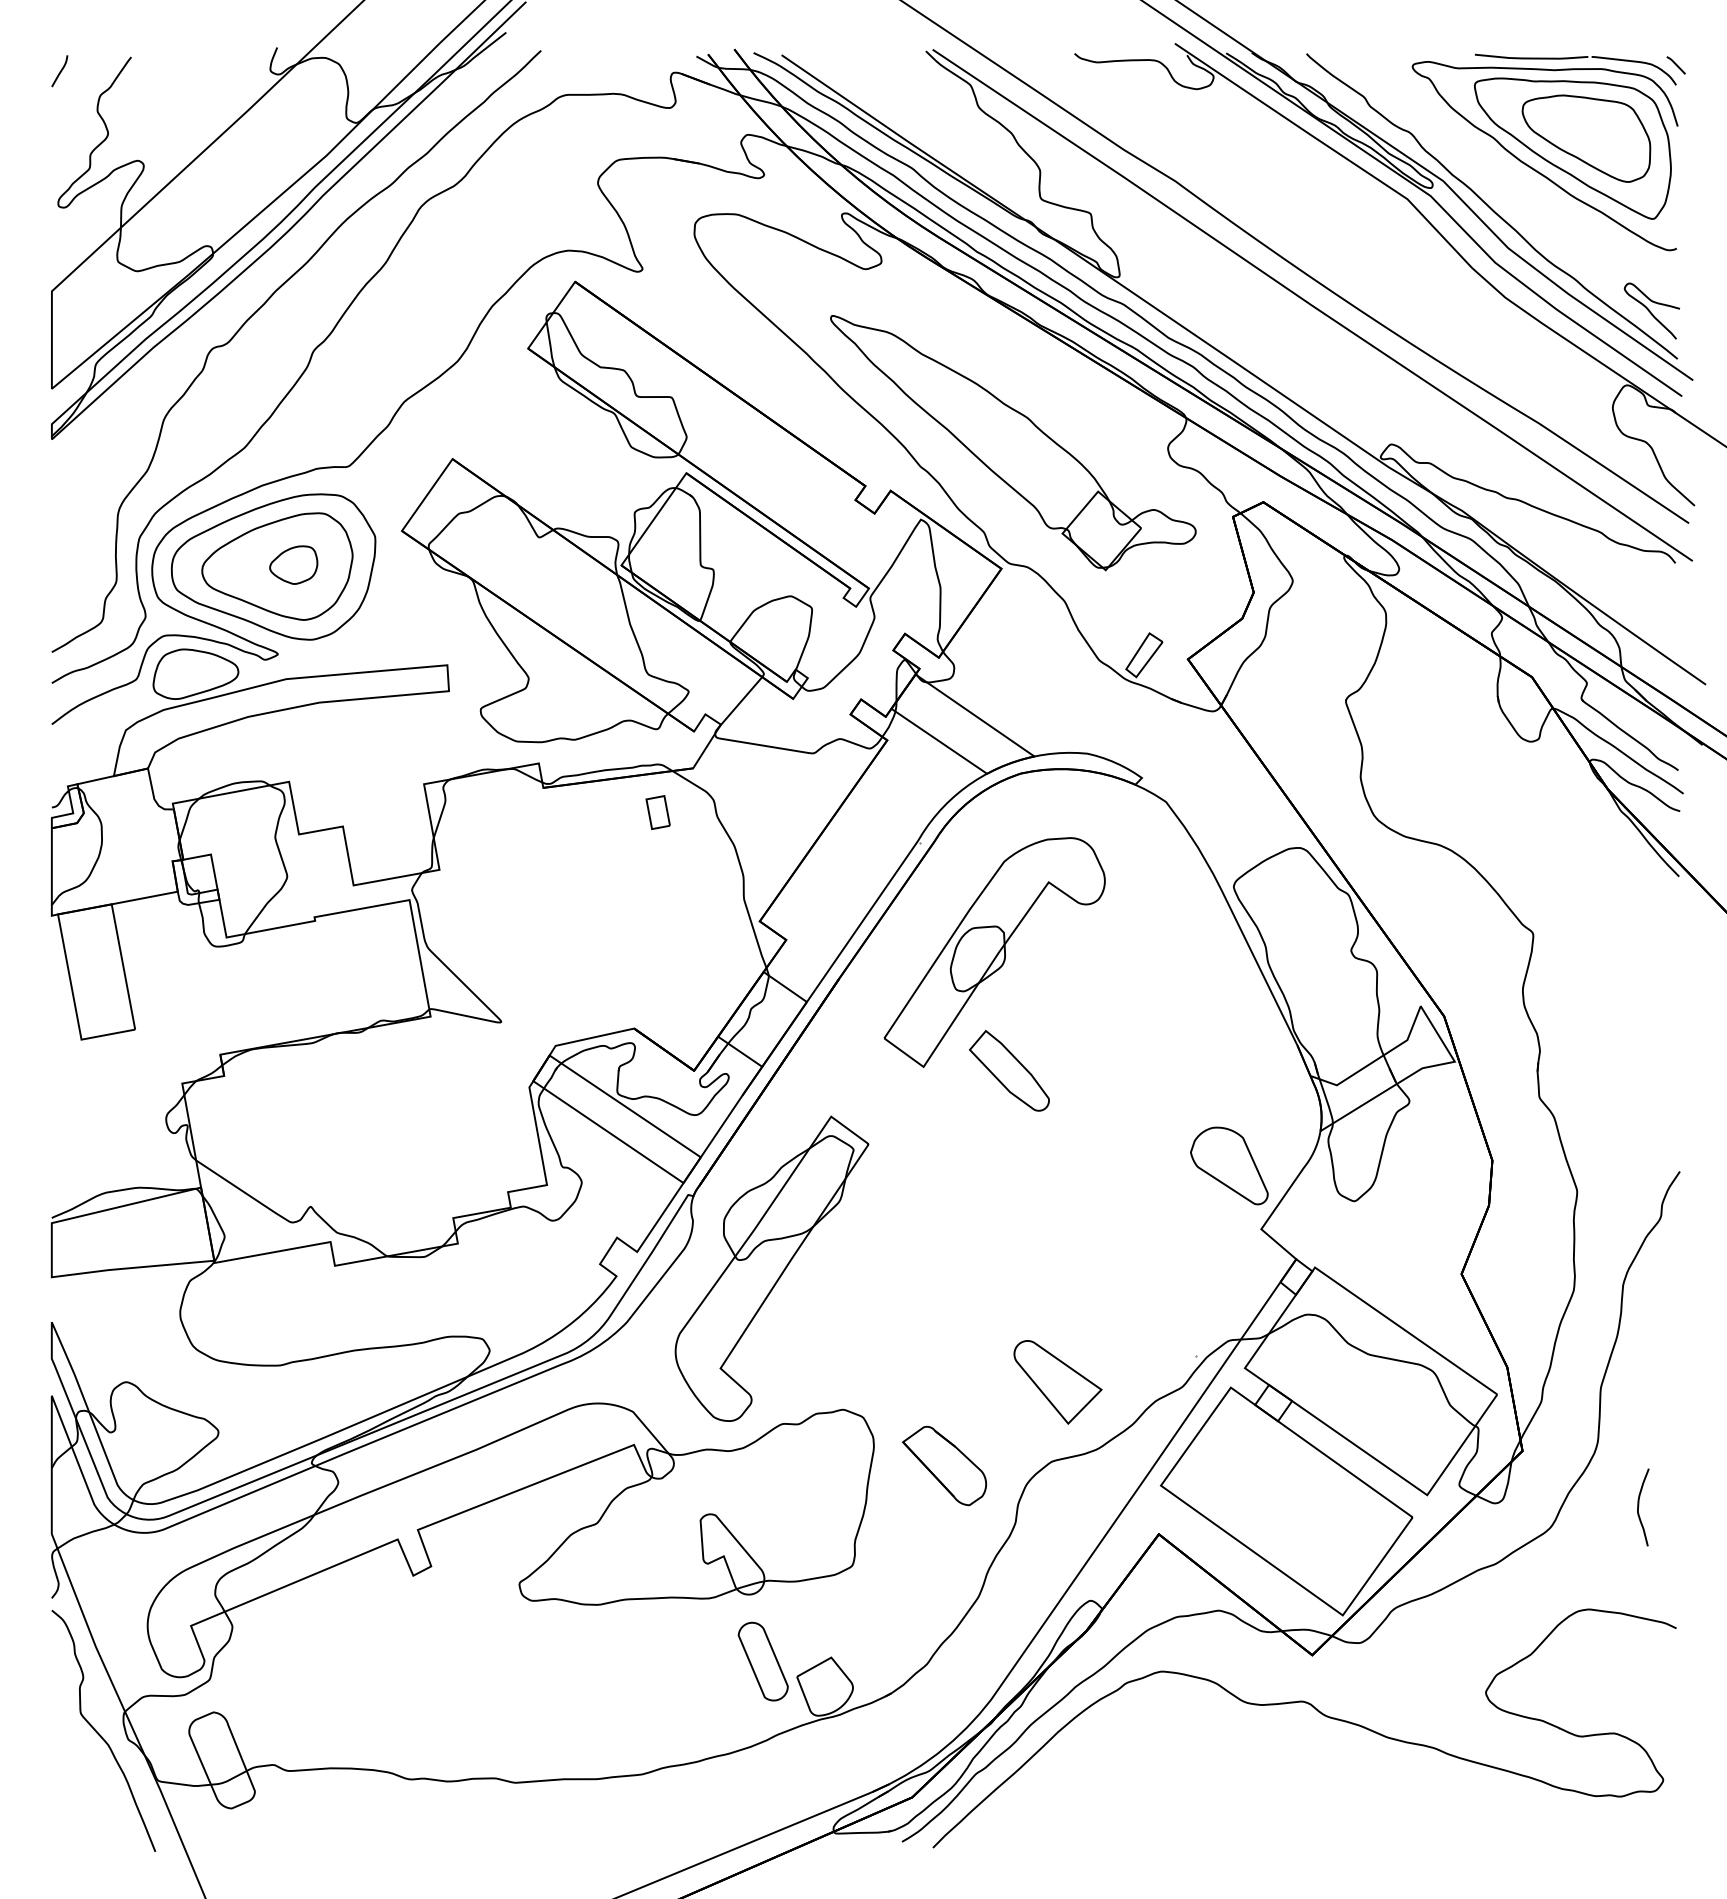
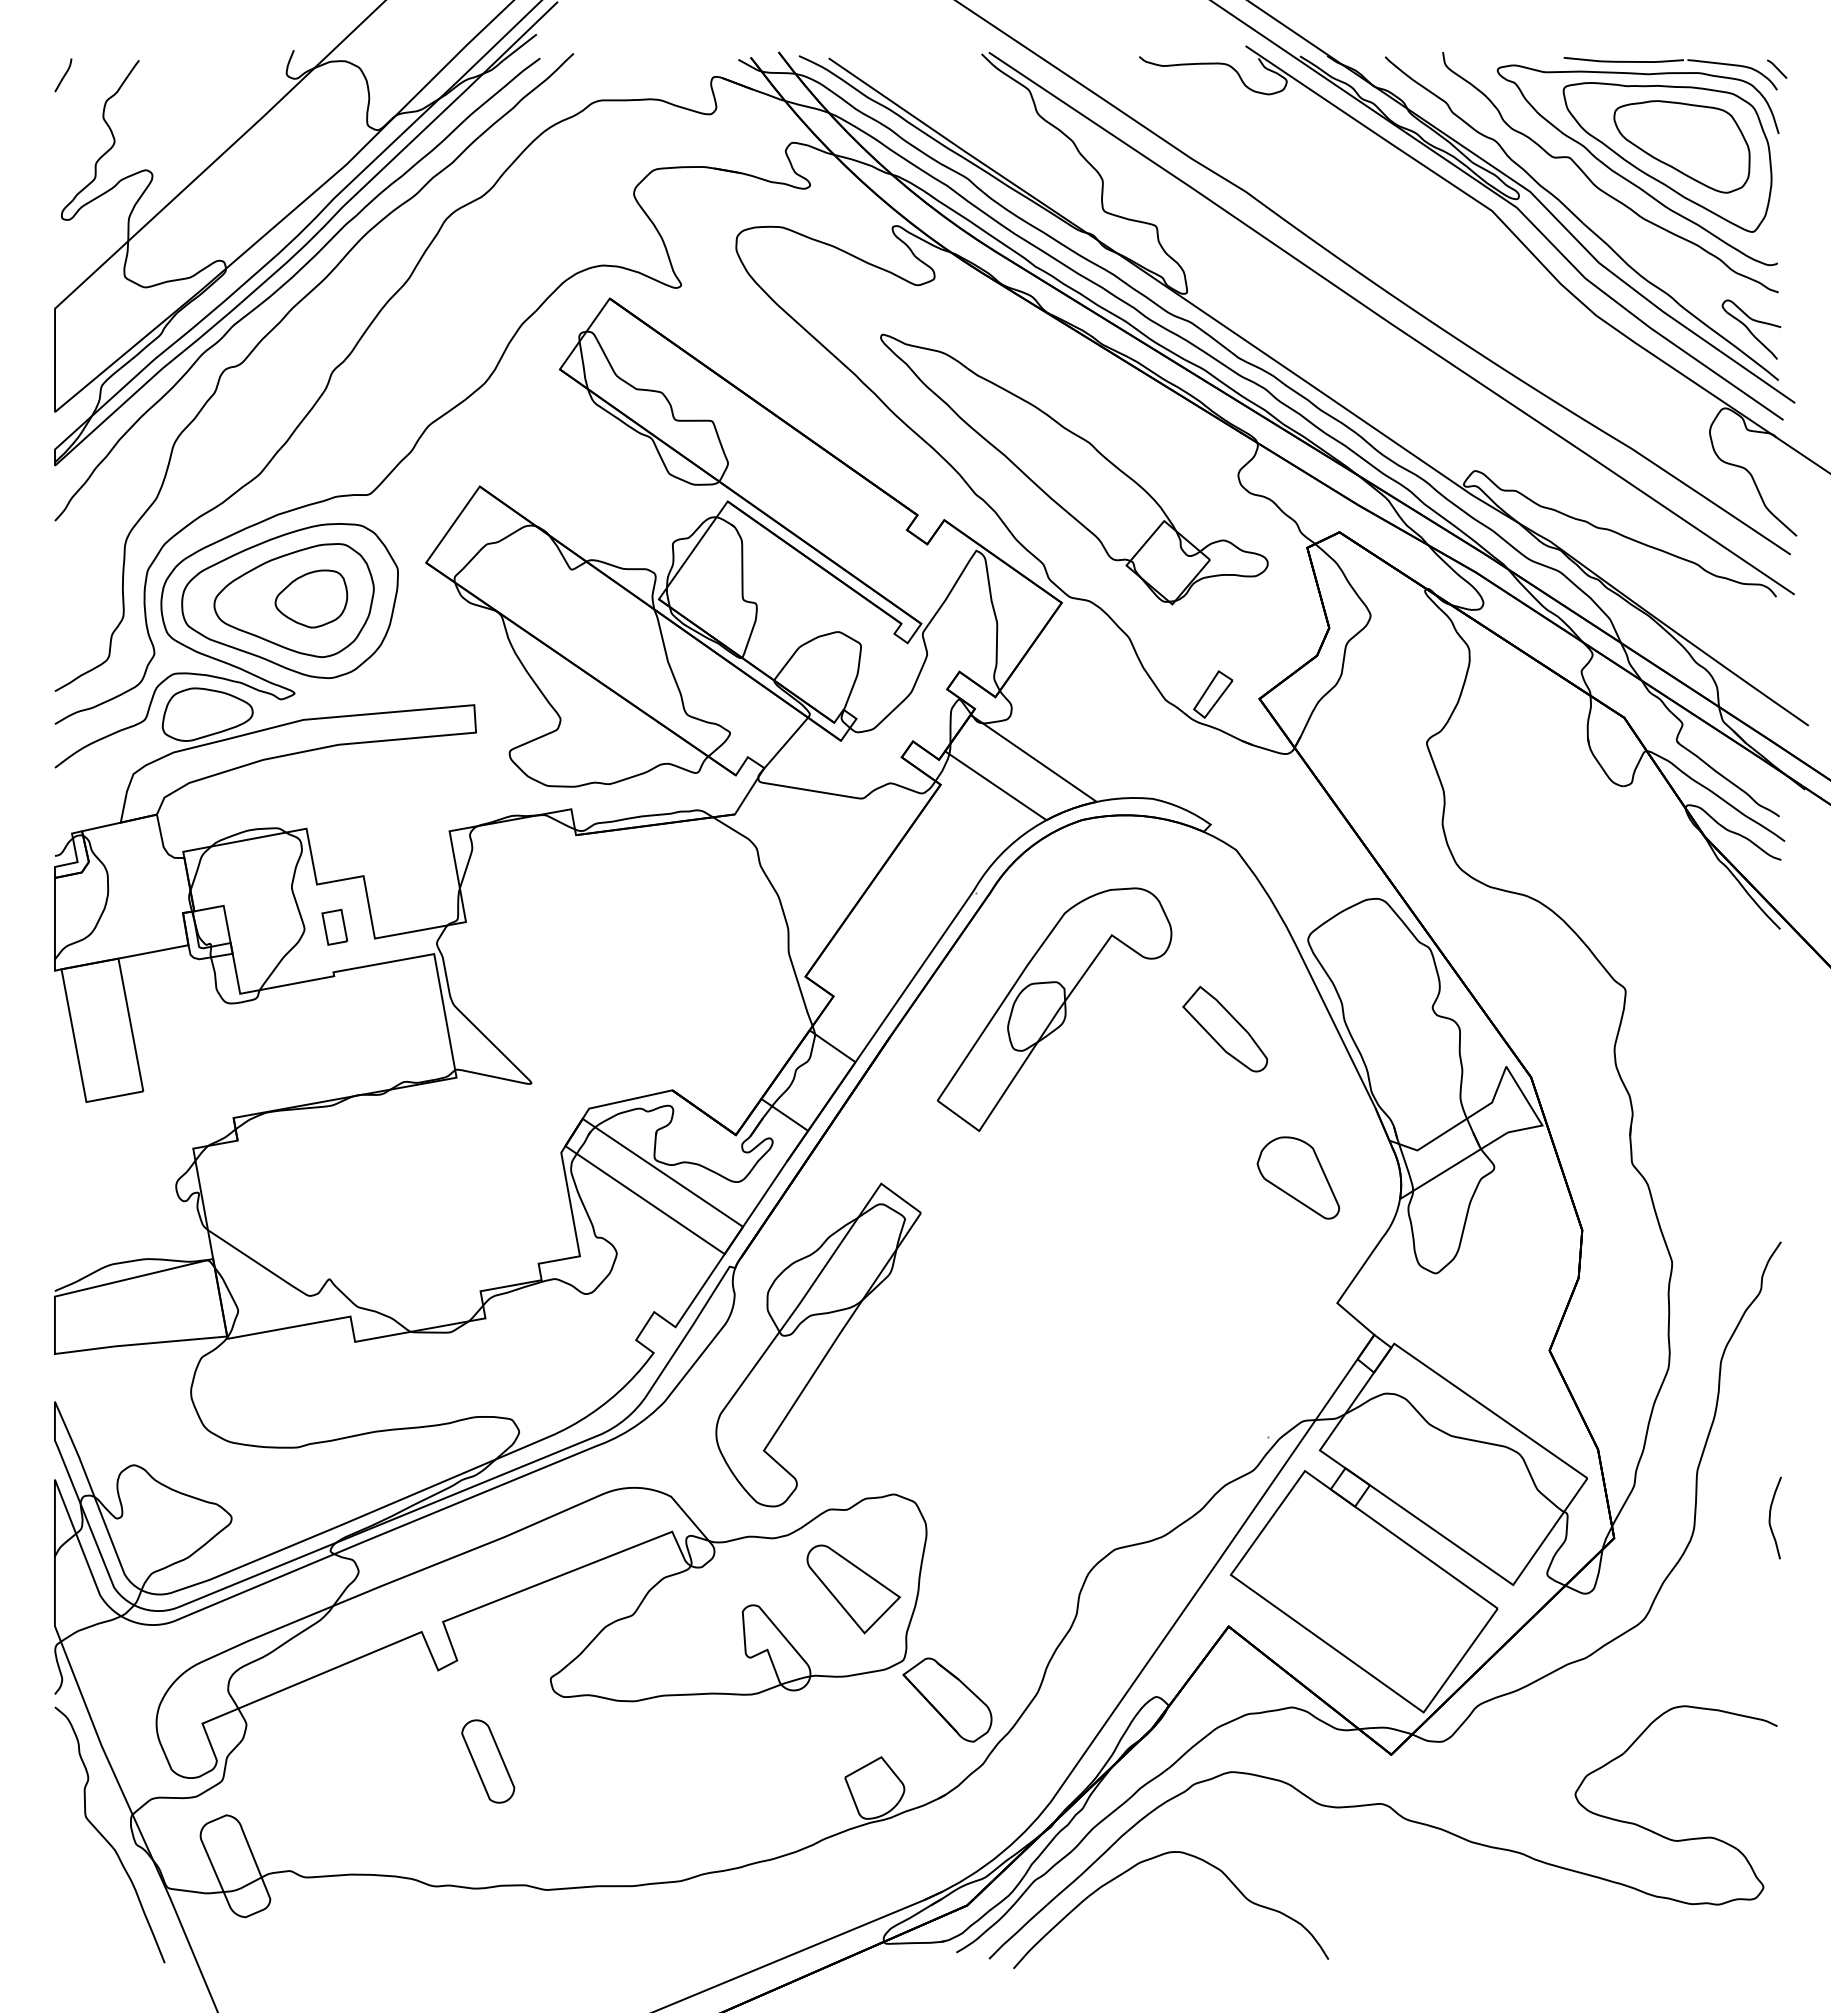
curve: (1508, 177) -> (1599, 187), added
curve: (273, 265) -> (289, 281), added
part: (293, 564) -> (311, 598), size x1.43
part: (657, 811) -> (334, 926), moved
part: (1009, 1070) -> (1225, 1028), moved
part: (1228, 1165) -> (1297, 1177), moved
part: (1057, 1382) -> (853, 1589), moved
part: (944, 1465) -> (947, 1699), moved
curve: (1638, 1506) -> (1770, 1517), moved
part: (763, 1661) -> (488, 1761), moved
curve: (1089, 1753) -> (1155, 1858), added

